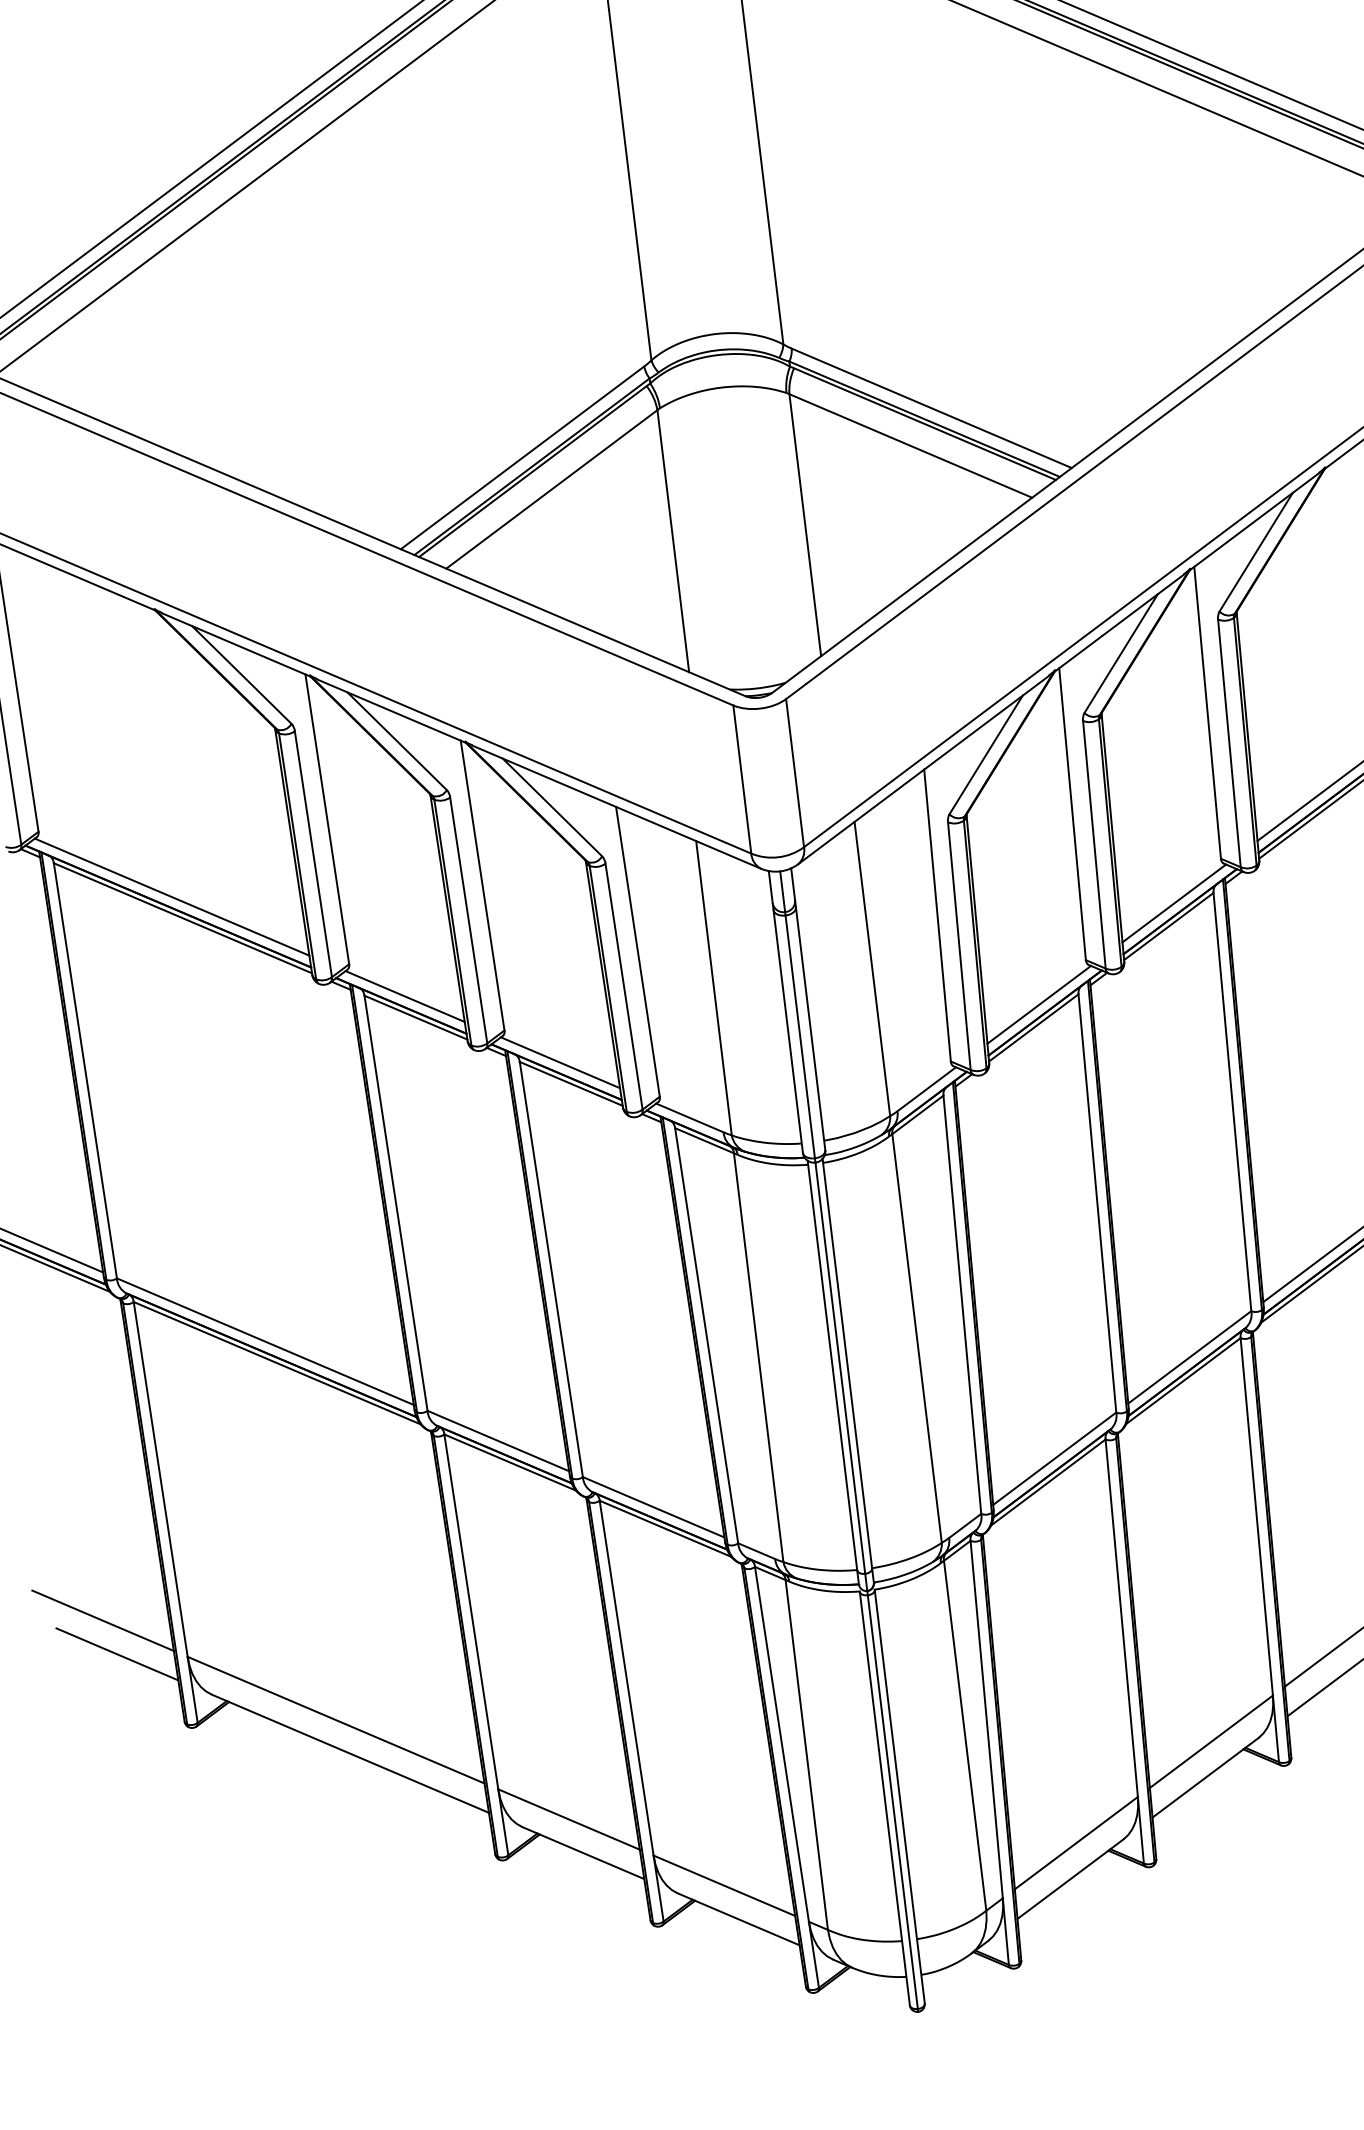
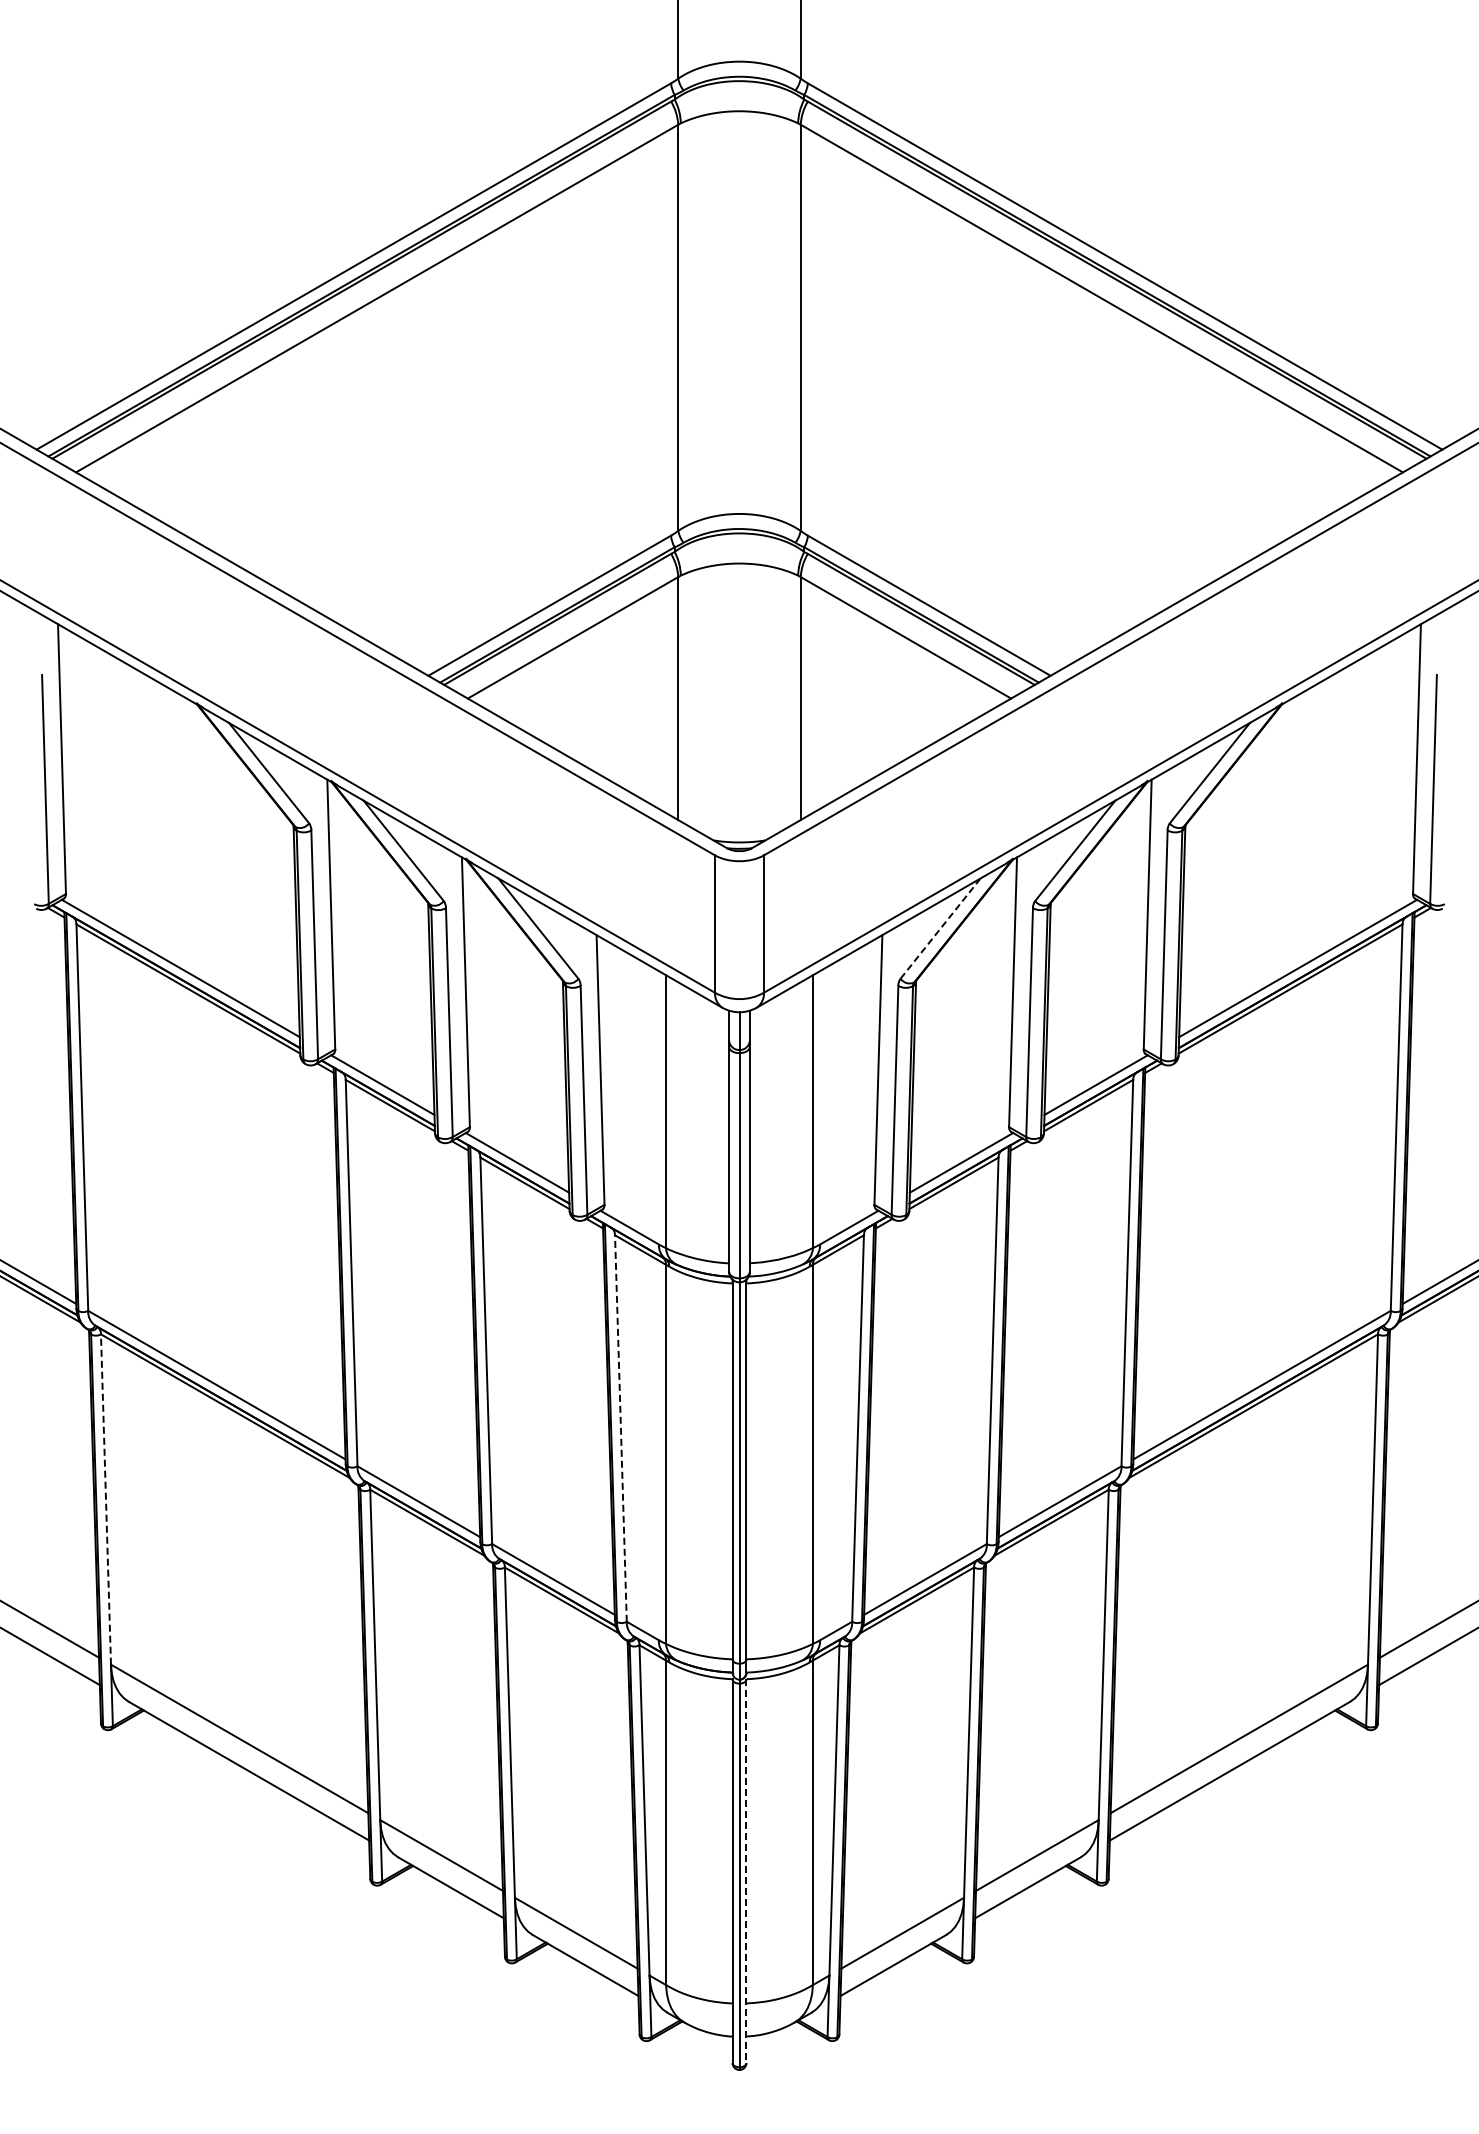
line: (986, 754) -> (940, 928), solid -> dashed
line: (706, 1335) -> (620, 1428), solid -> dashed
line: (160, 1479) -> (105, 1499), solid -> dashed
line: (899, 1796) -> (746, 1871), solid -> dashed

